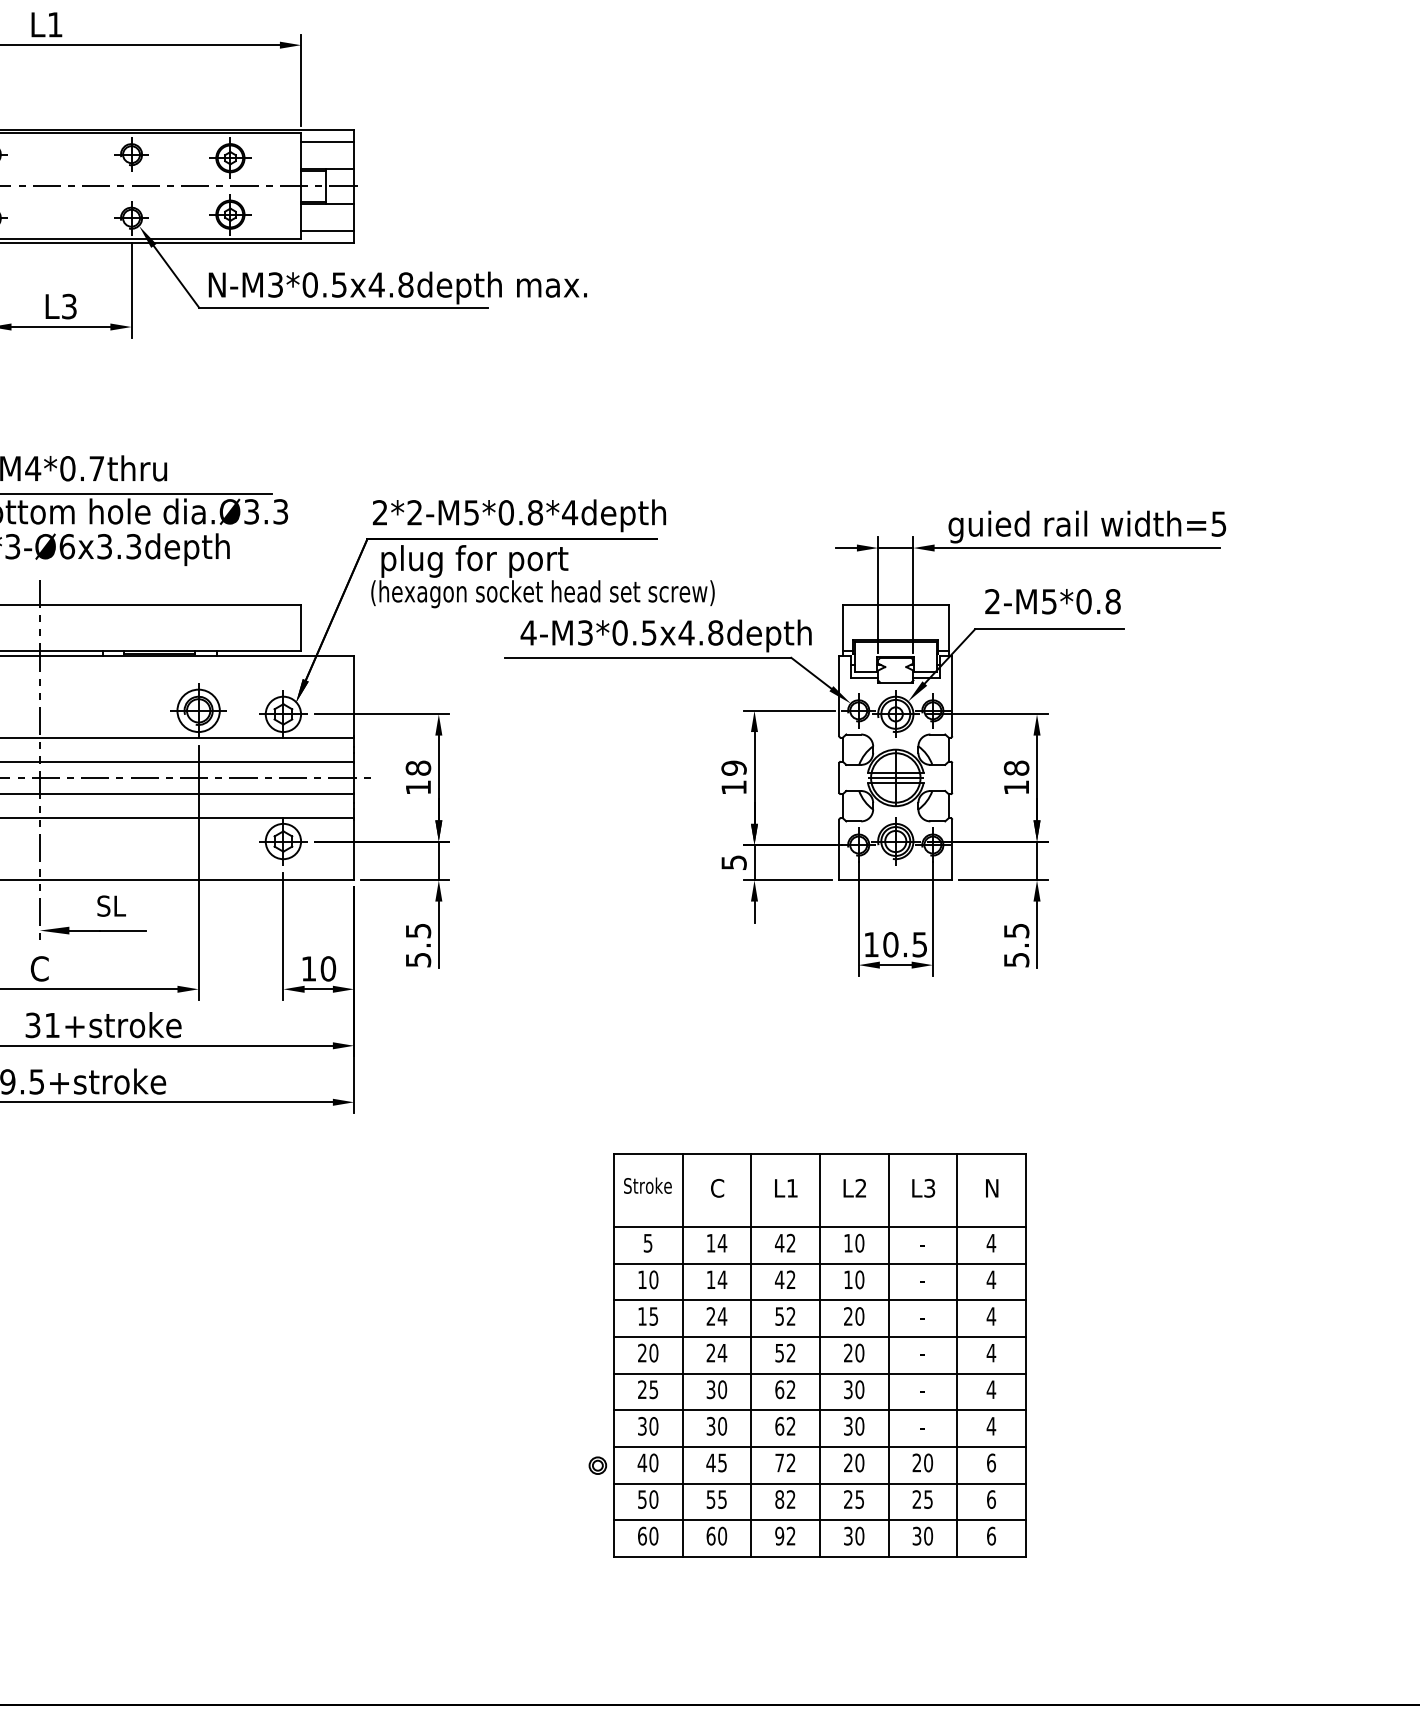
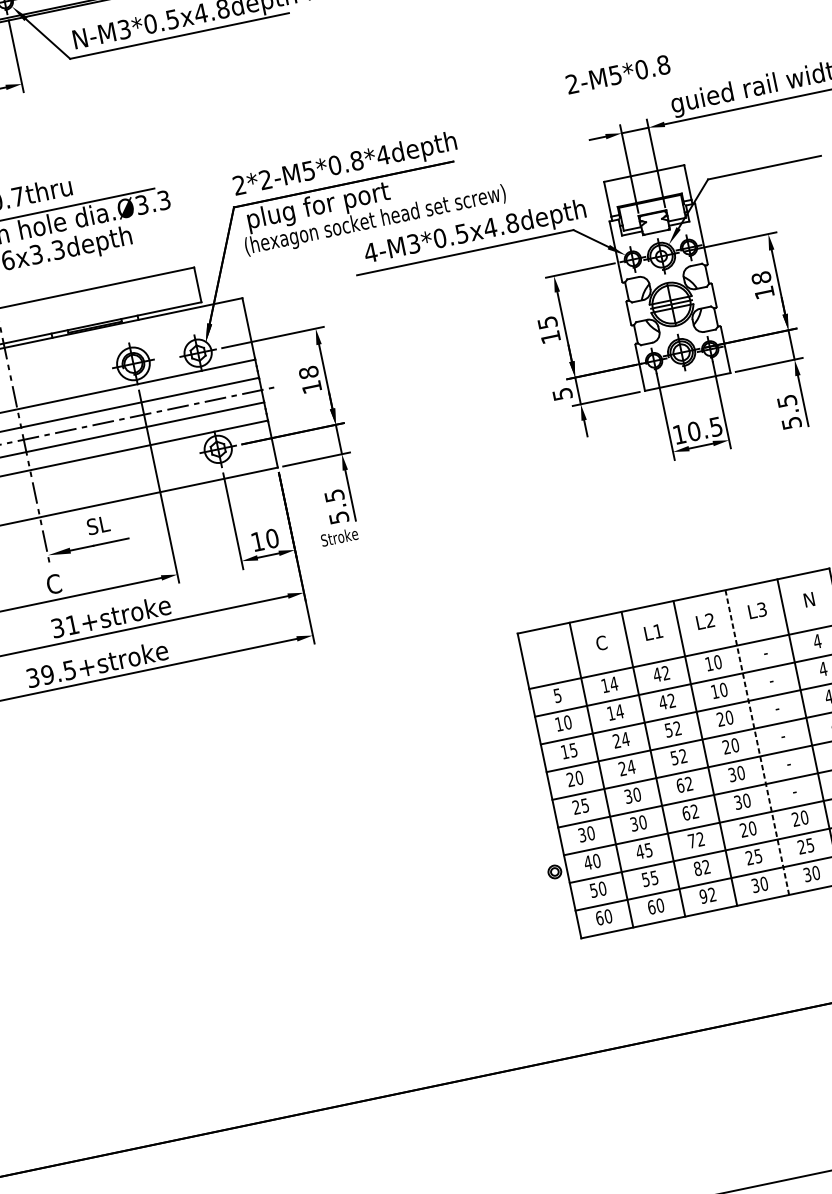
text: (1052, 601) -> (617, 74), moved
text: (733, 767) -> (547, 322), 19 -> 15
text: (647, 1185) -> (339, 537), moved
line: (888, 1355) -> (757, 742), solid -> dashed

